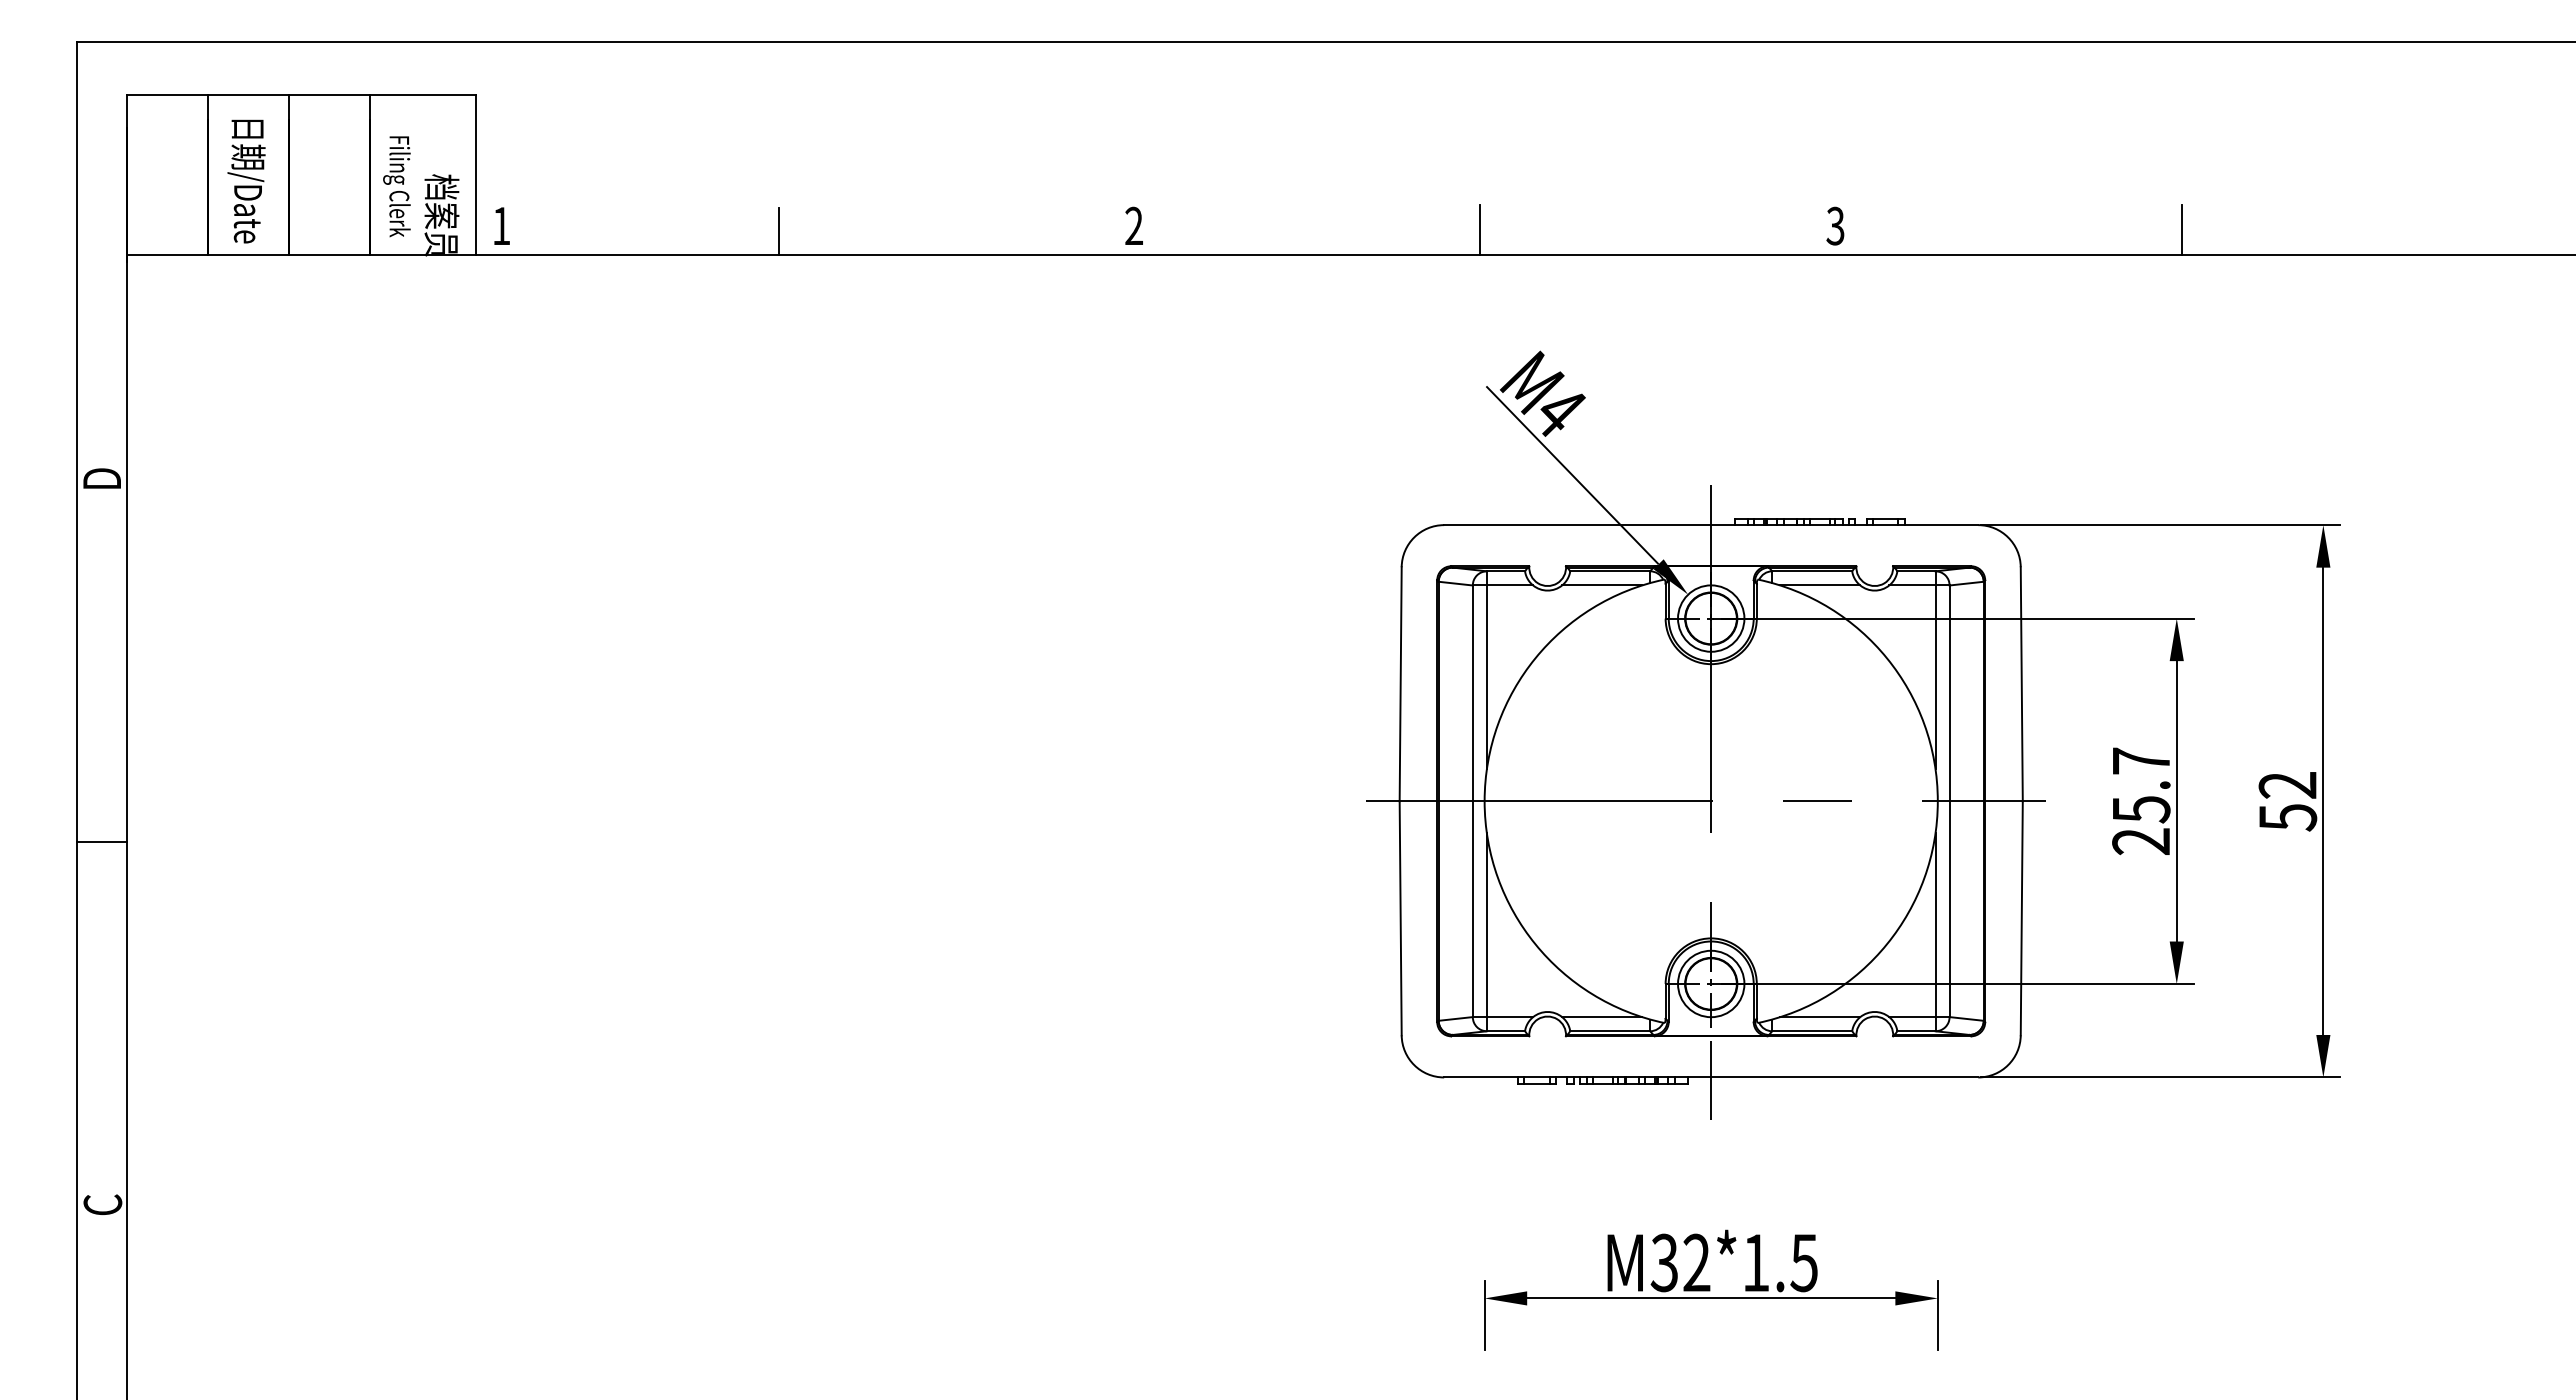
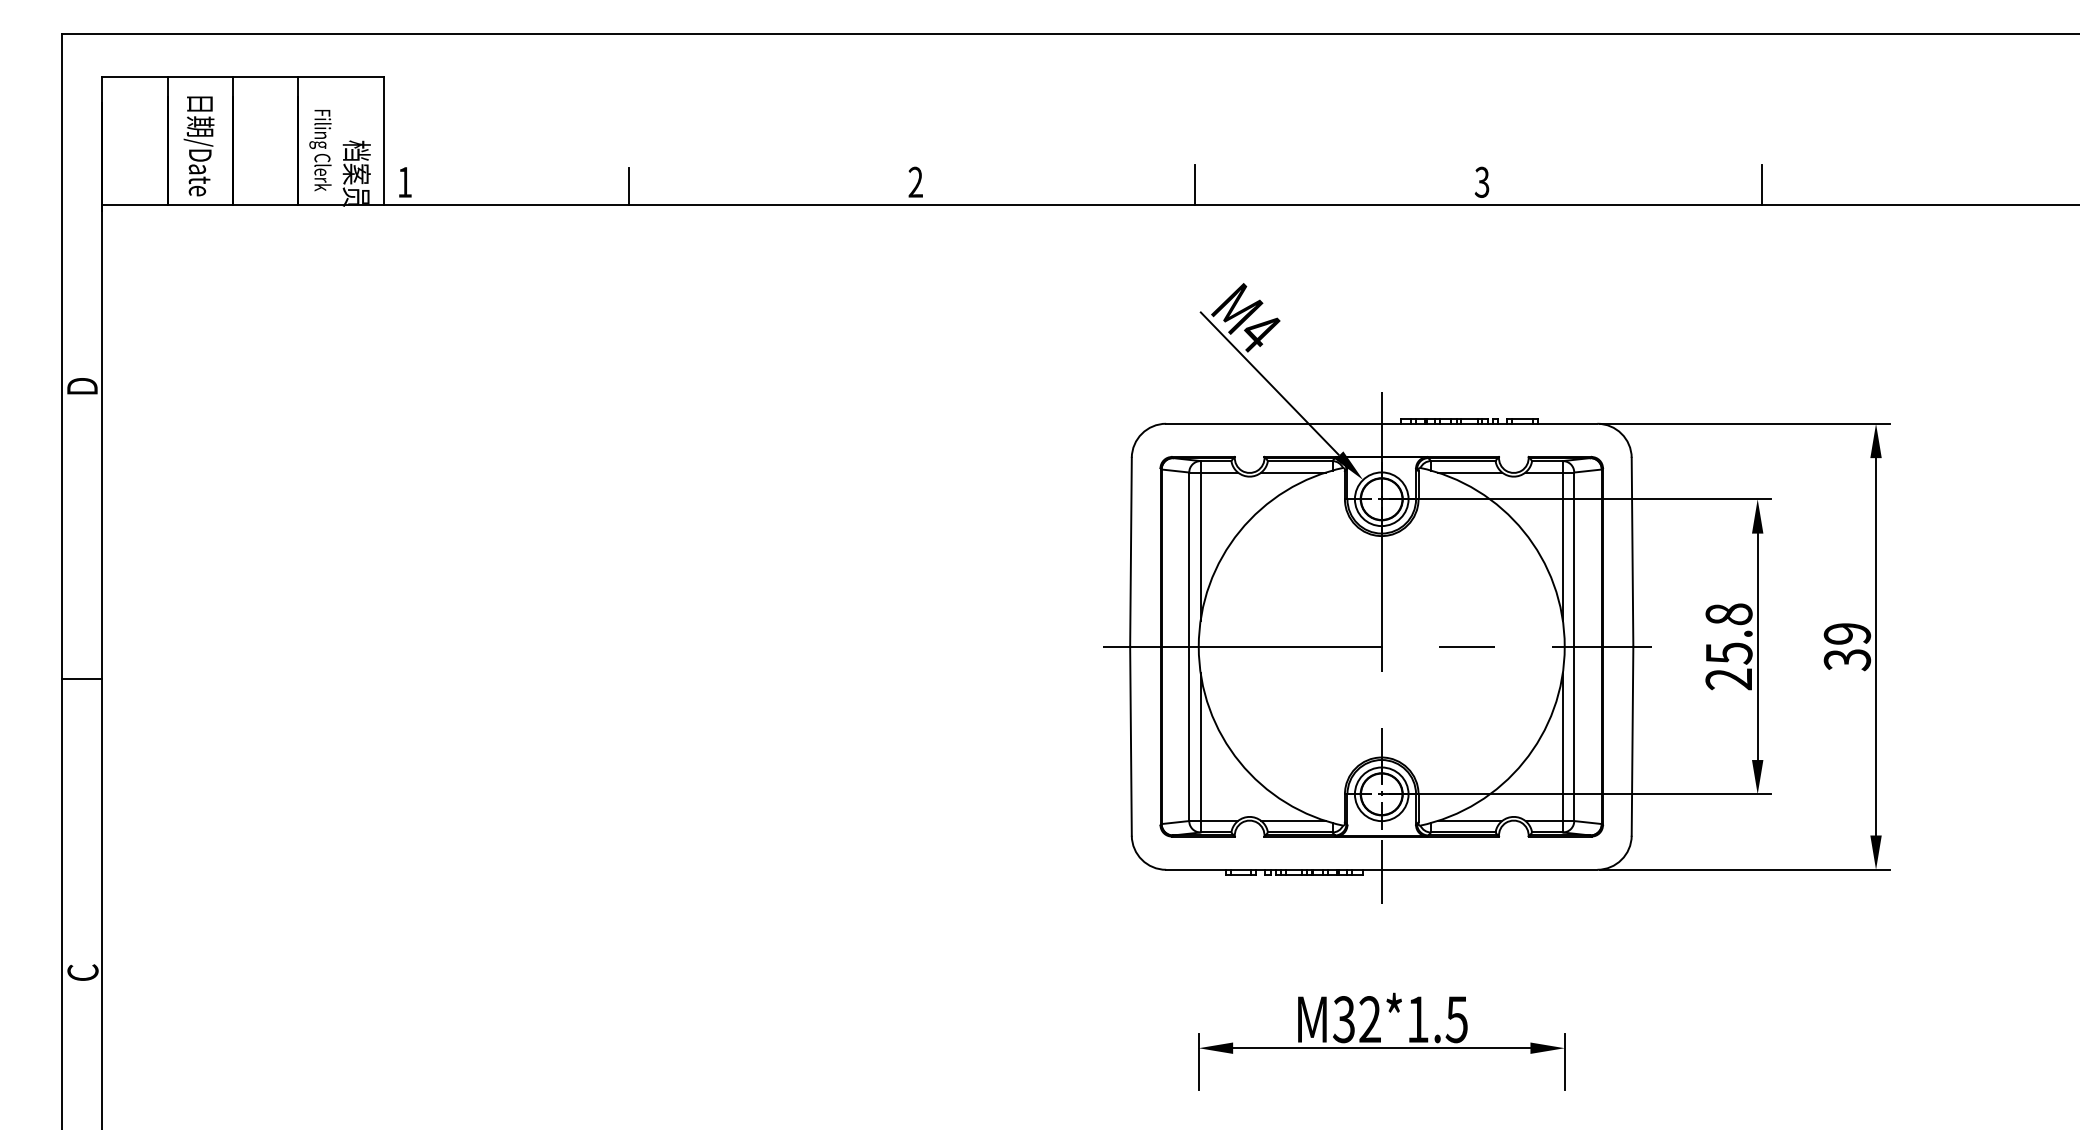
text: (2141, 760) -> (1729, 613), 25.7 -> 25.8
text: (2287, 801) -> (1847, 646), 52 -> 39

